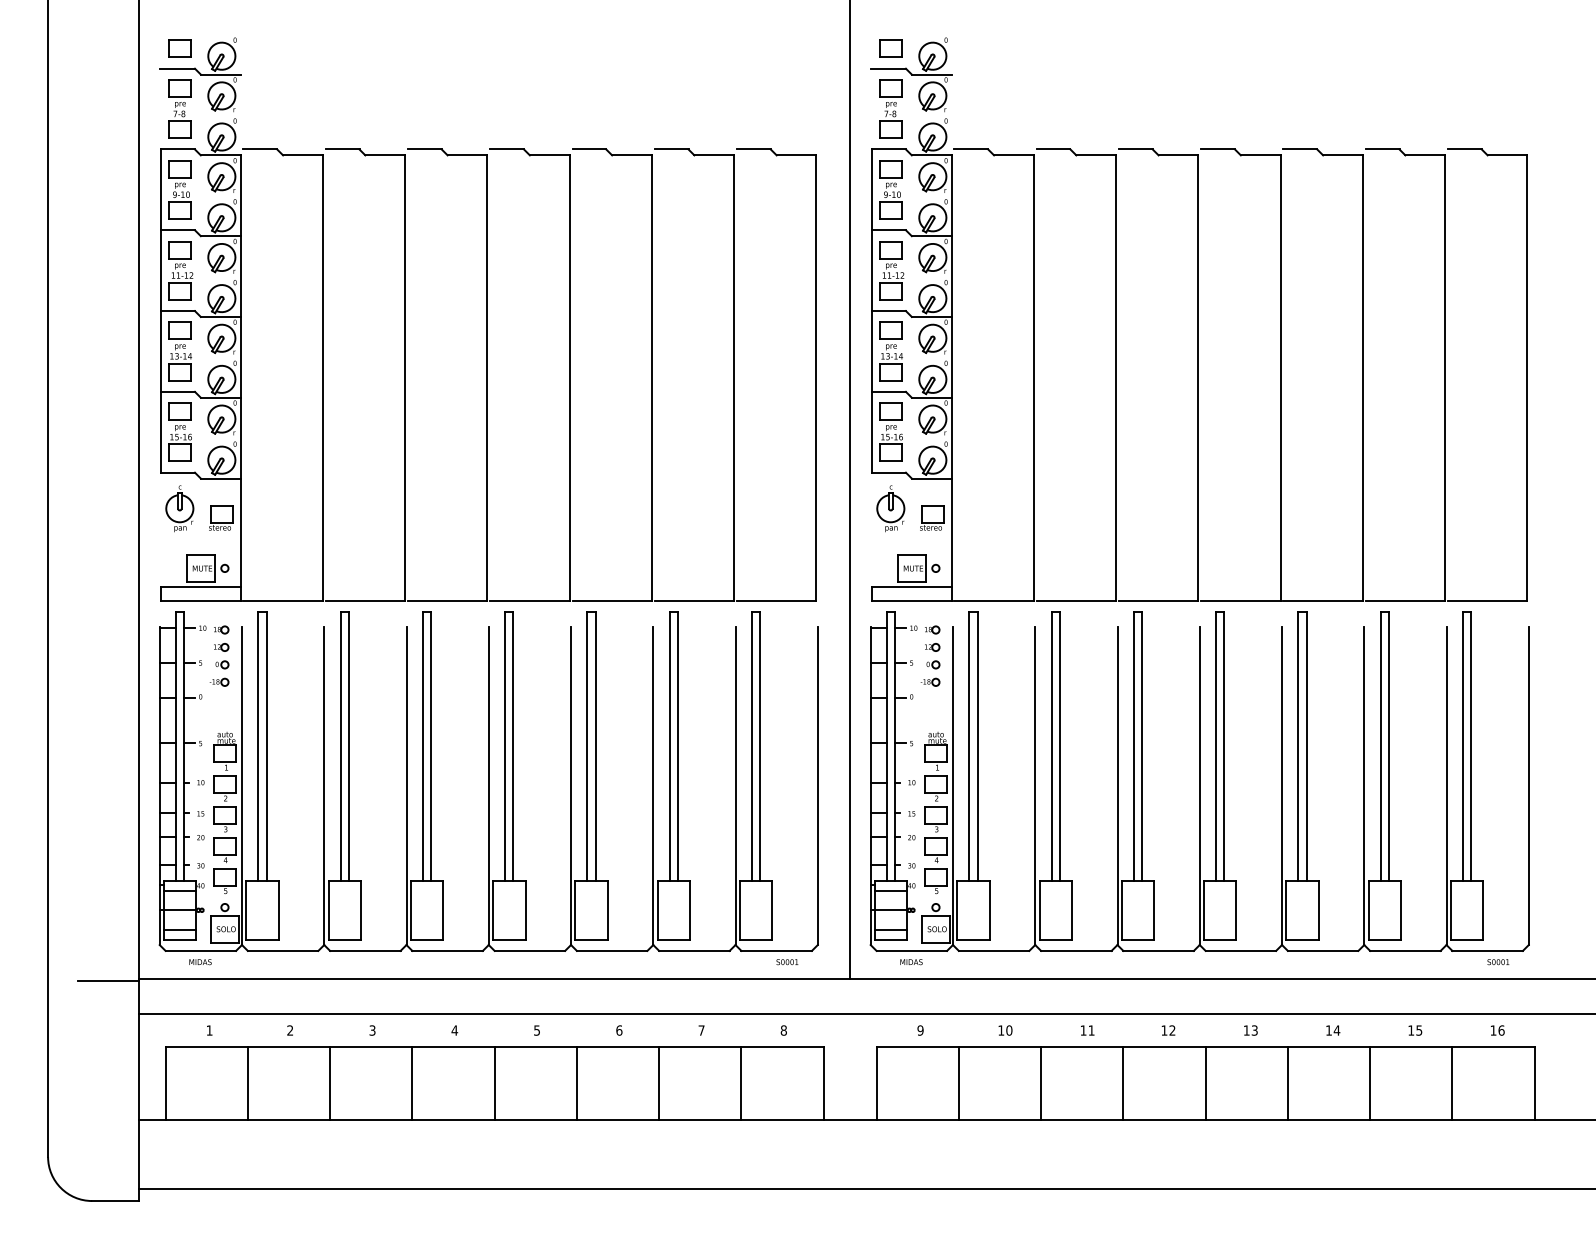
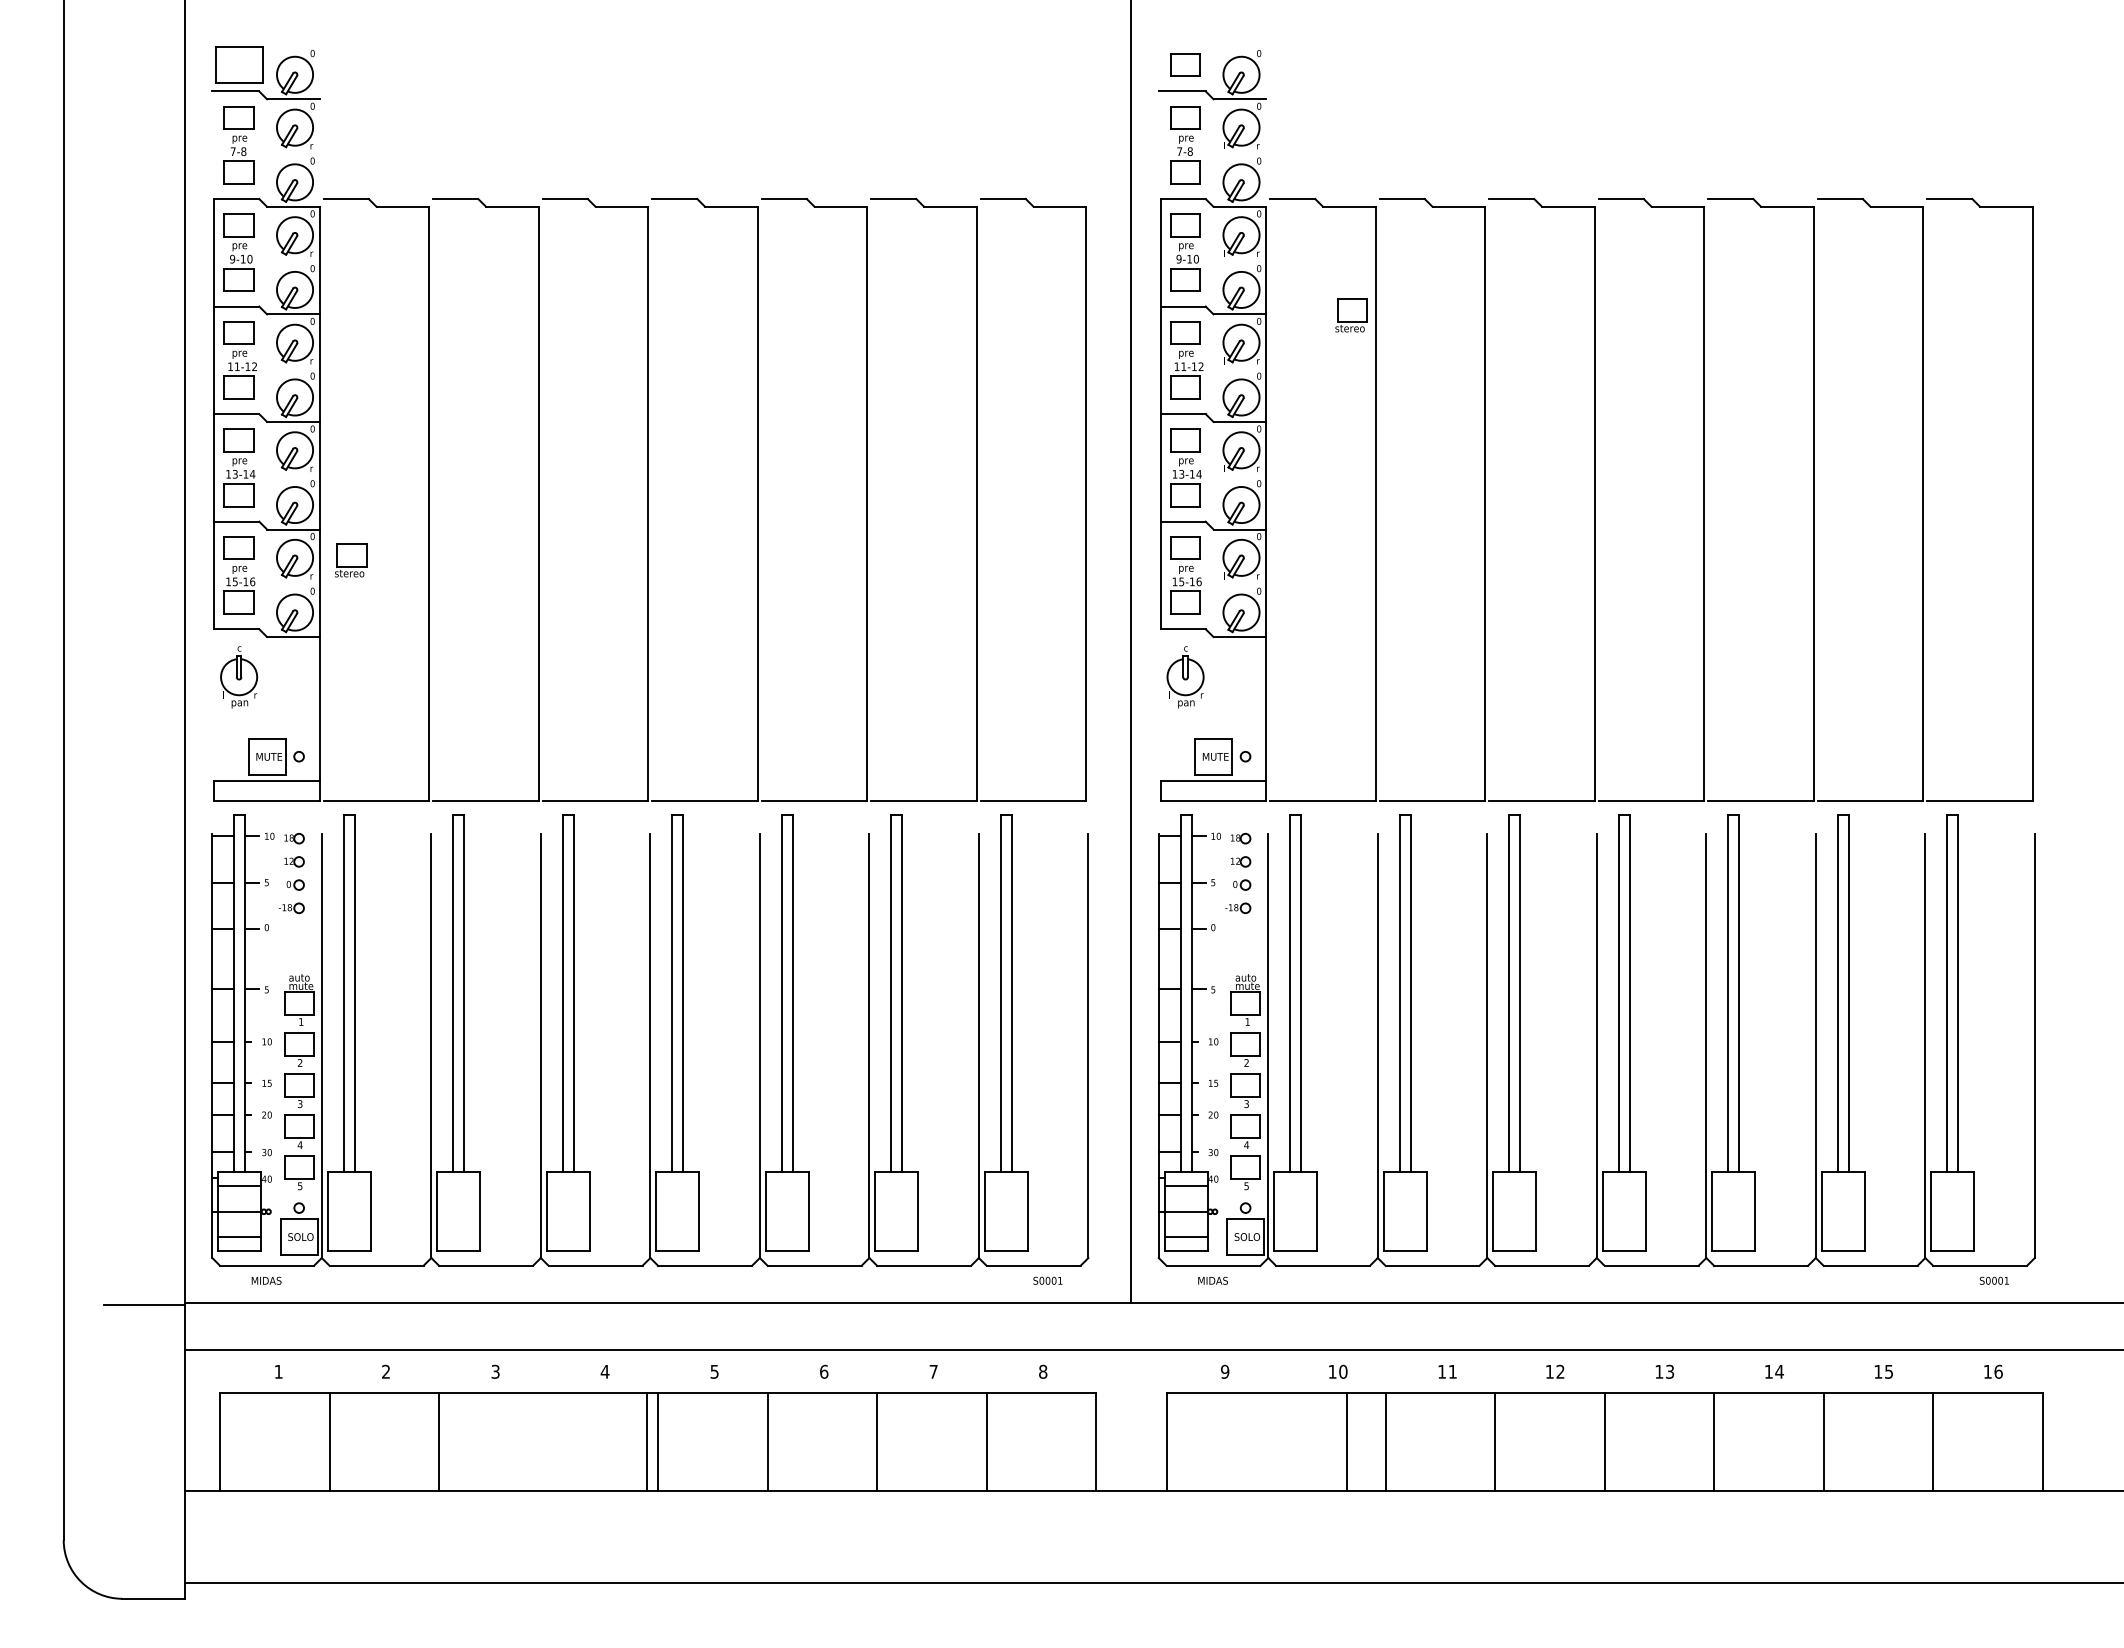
part: (179, 48) -> (238, 64), size x1.6
part: (221, 517) -> (351, 560), moved
part: (932, 517) -> (1351, 315), moved
line: (412, 1083) -> (646, 1442), moved
line: (959, 1083) -> (1347, 1442), moved

